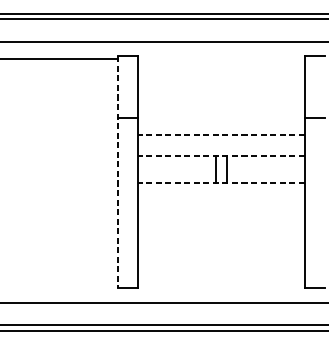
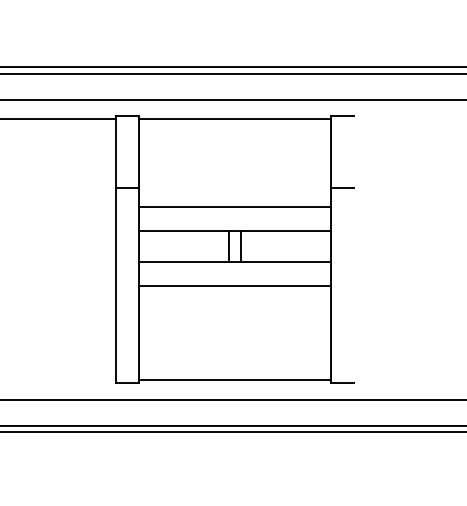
line: (220, 59) -> (234, 119), added
line: (220, 135) -> (234, 207), dashed -> solid
line: (220, 155) -> (234, 230), dashed -> solid
line: (118, 171) -> (116, 249), dashed -> solid
line: (220, 183) -> (234, 262), dashed -> solid
line: (220, 203) -> (234, 285), added
line: (220, 285) -> (234, 380), added

